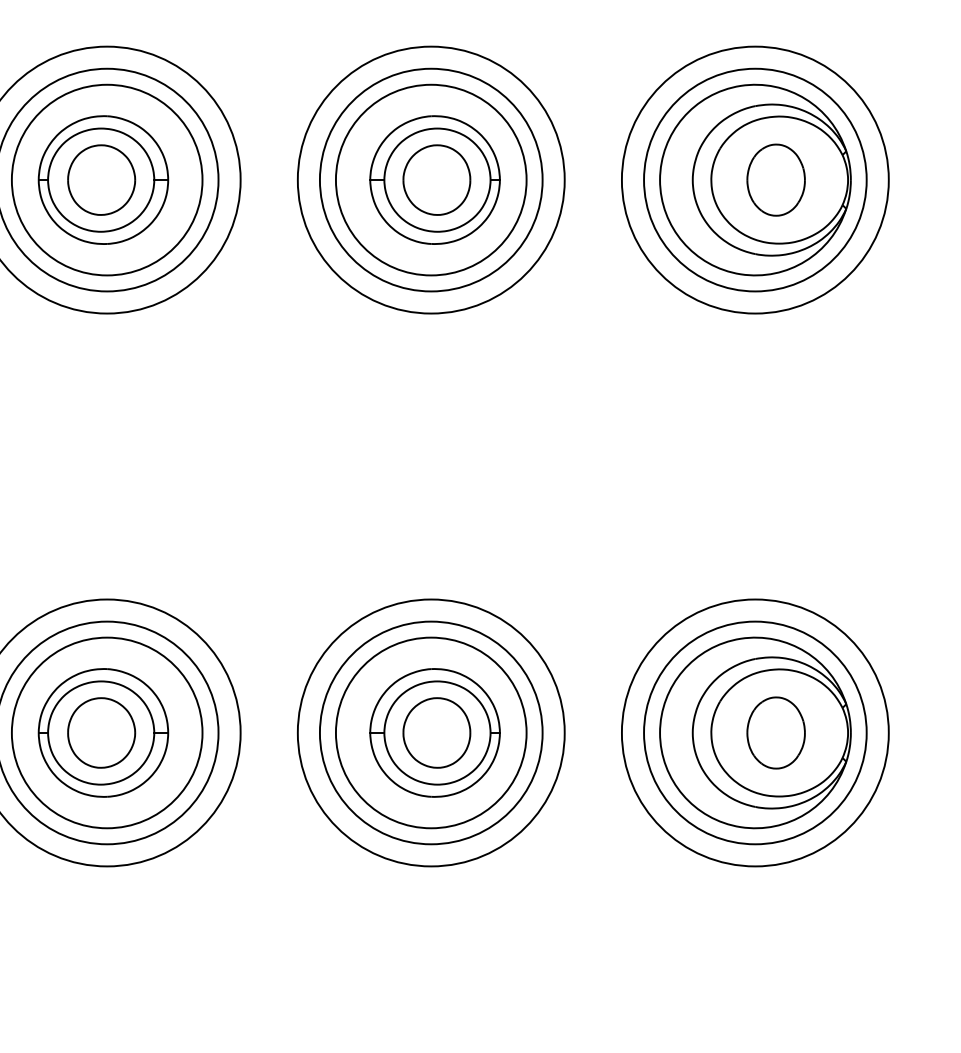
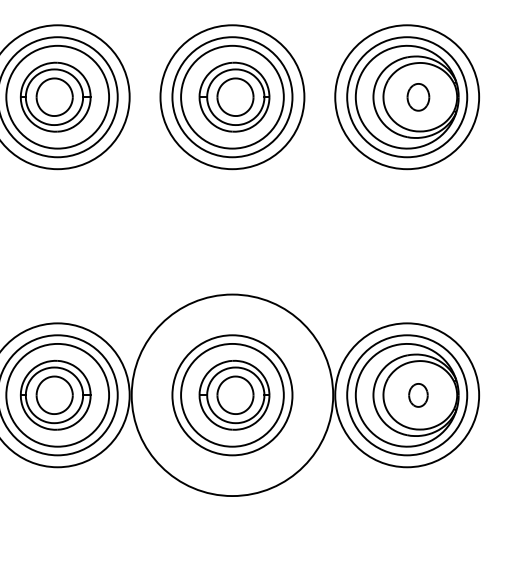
part: (776, 180) -> (418, 97), size x0.7
circle: (431, 733) -> (232, 395), size x1.4
part: (776, 733) -> (418, 395), size x0.6

